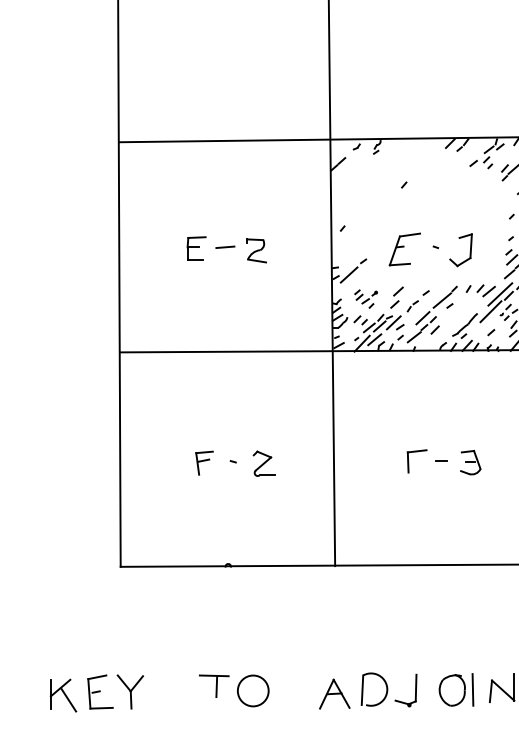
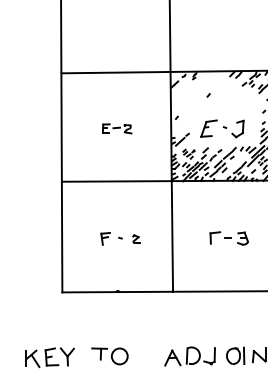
part: (227, 249) -> (117, 128), size x0.7
part: (264, 462) -> (136, 238), size x0.6
part: (233, 691) -> (109, 356), moved

